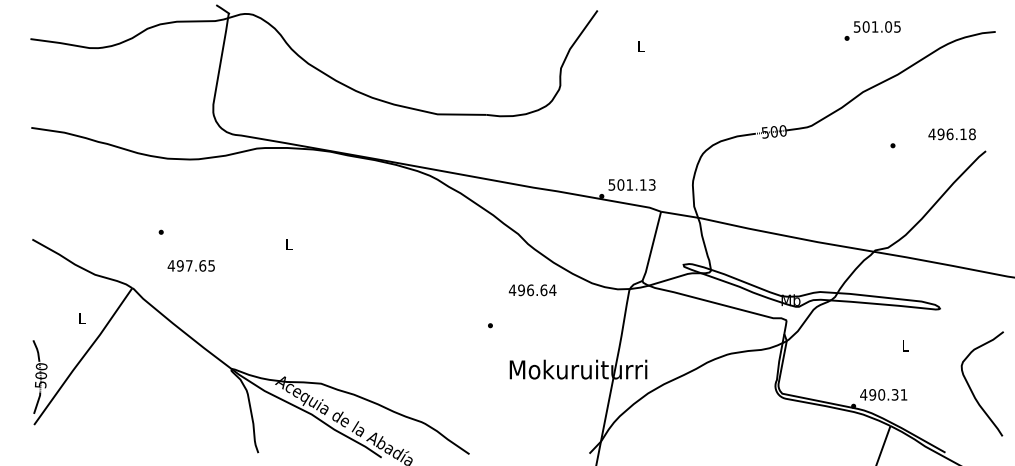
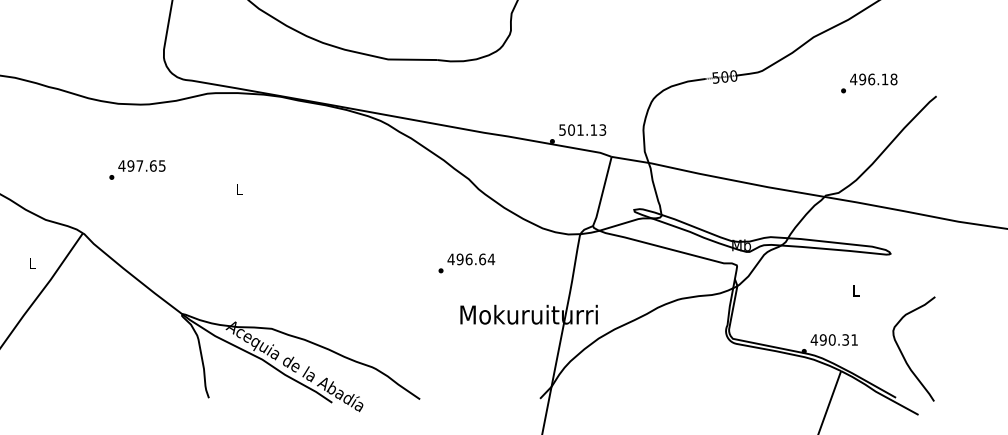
text: (951, 134) -> (873, 79), moved
text: (190, 265) -> (141, 165), moved
text: (532, 290) -> (471, 259), moved
curve: (971, 388) -> (903, 353), moved

